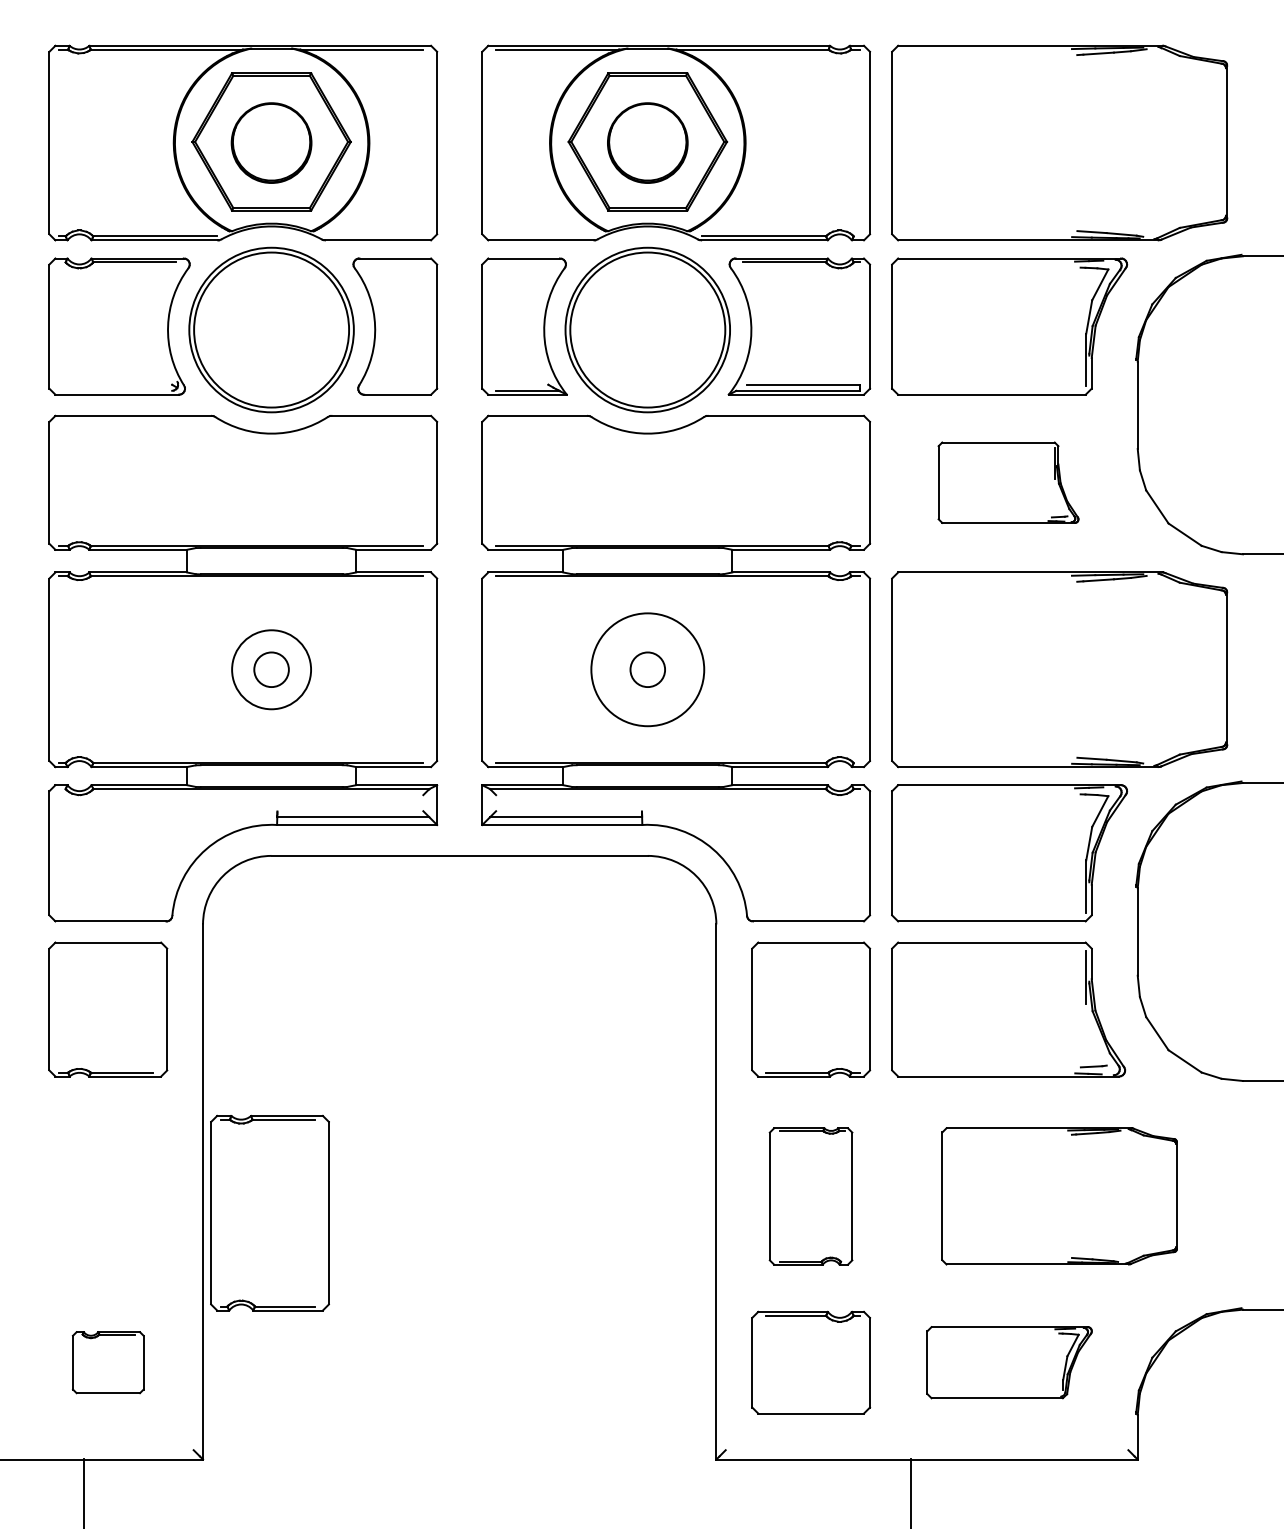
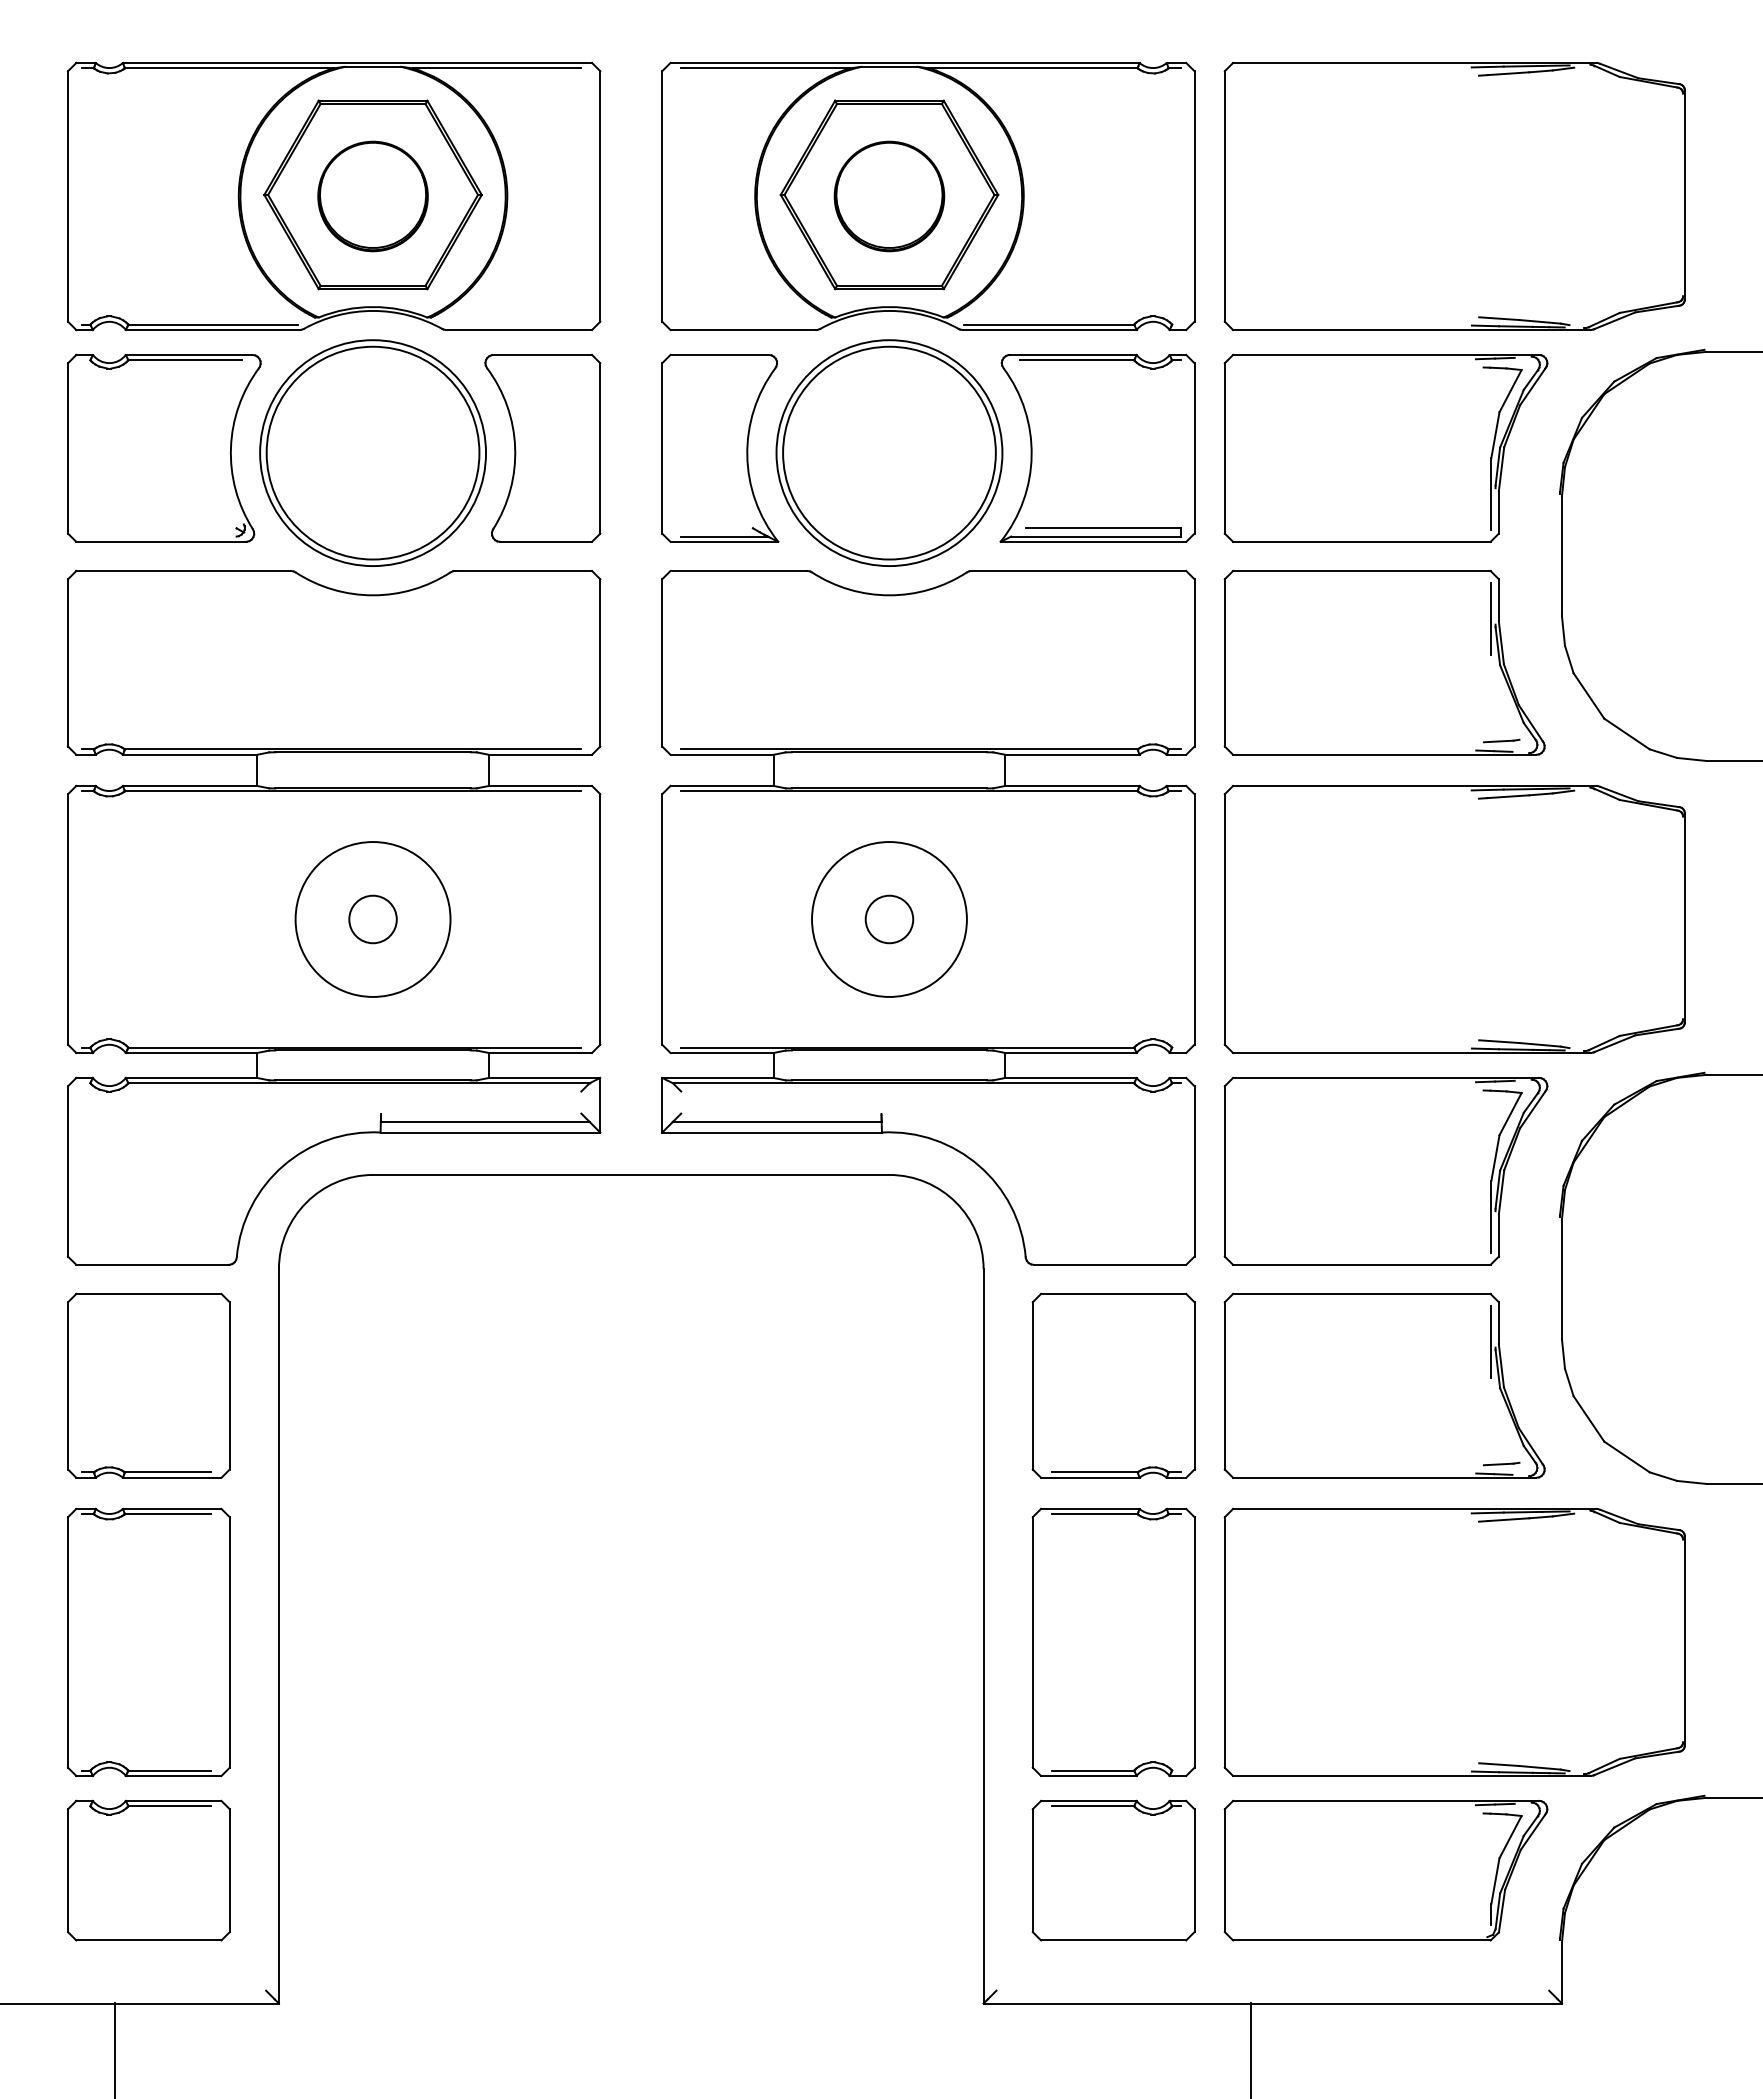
part: (1008, 482) -> (1384, 662), size x1.67
circle: (271, 669) -> (372, 919), size x1.43
part: (1059, 1195) -> (1454, 1641), size x1.43
part: (811, 1196) -> (1113, 1642), size x1.43
part: (269, 1213) -> (148, 1642), moved
part: (108, 1362) -> (148, 1870), size x1.67
part: (1009, 1362) -> (1385, 1870), size x1.43

